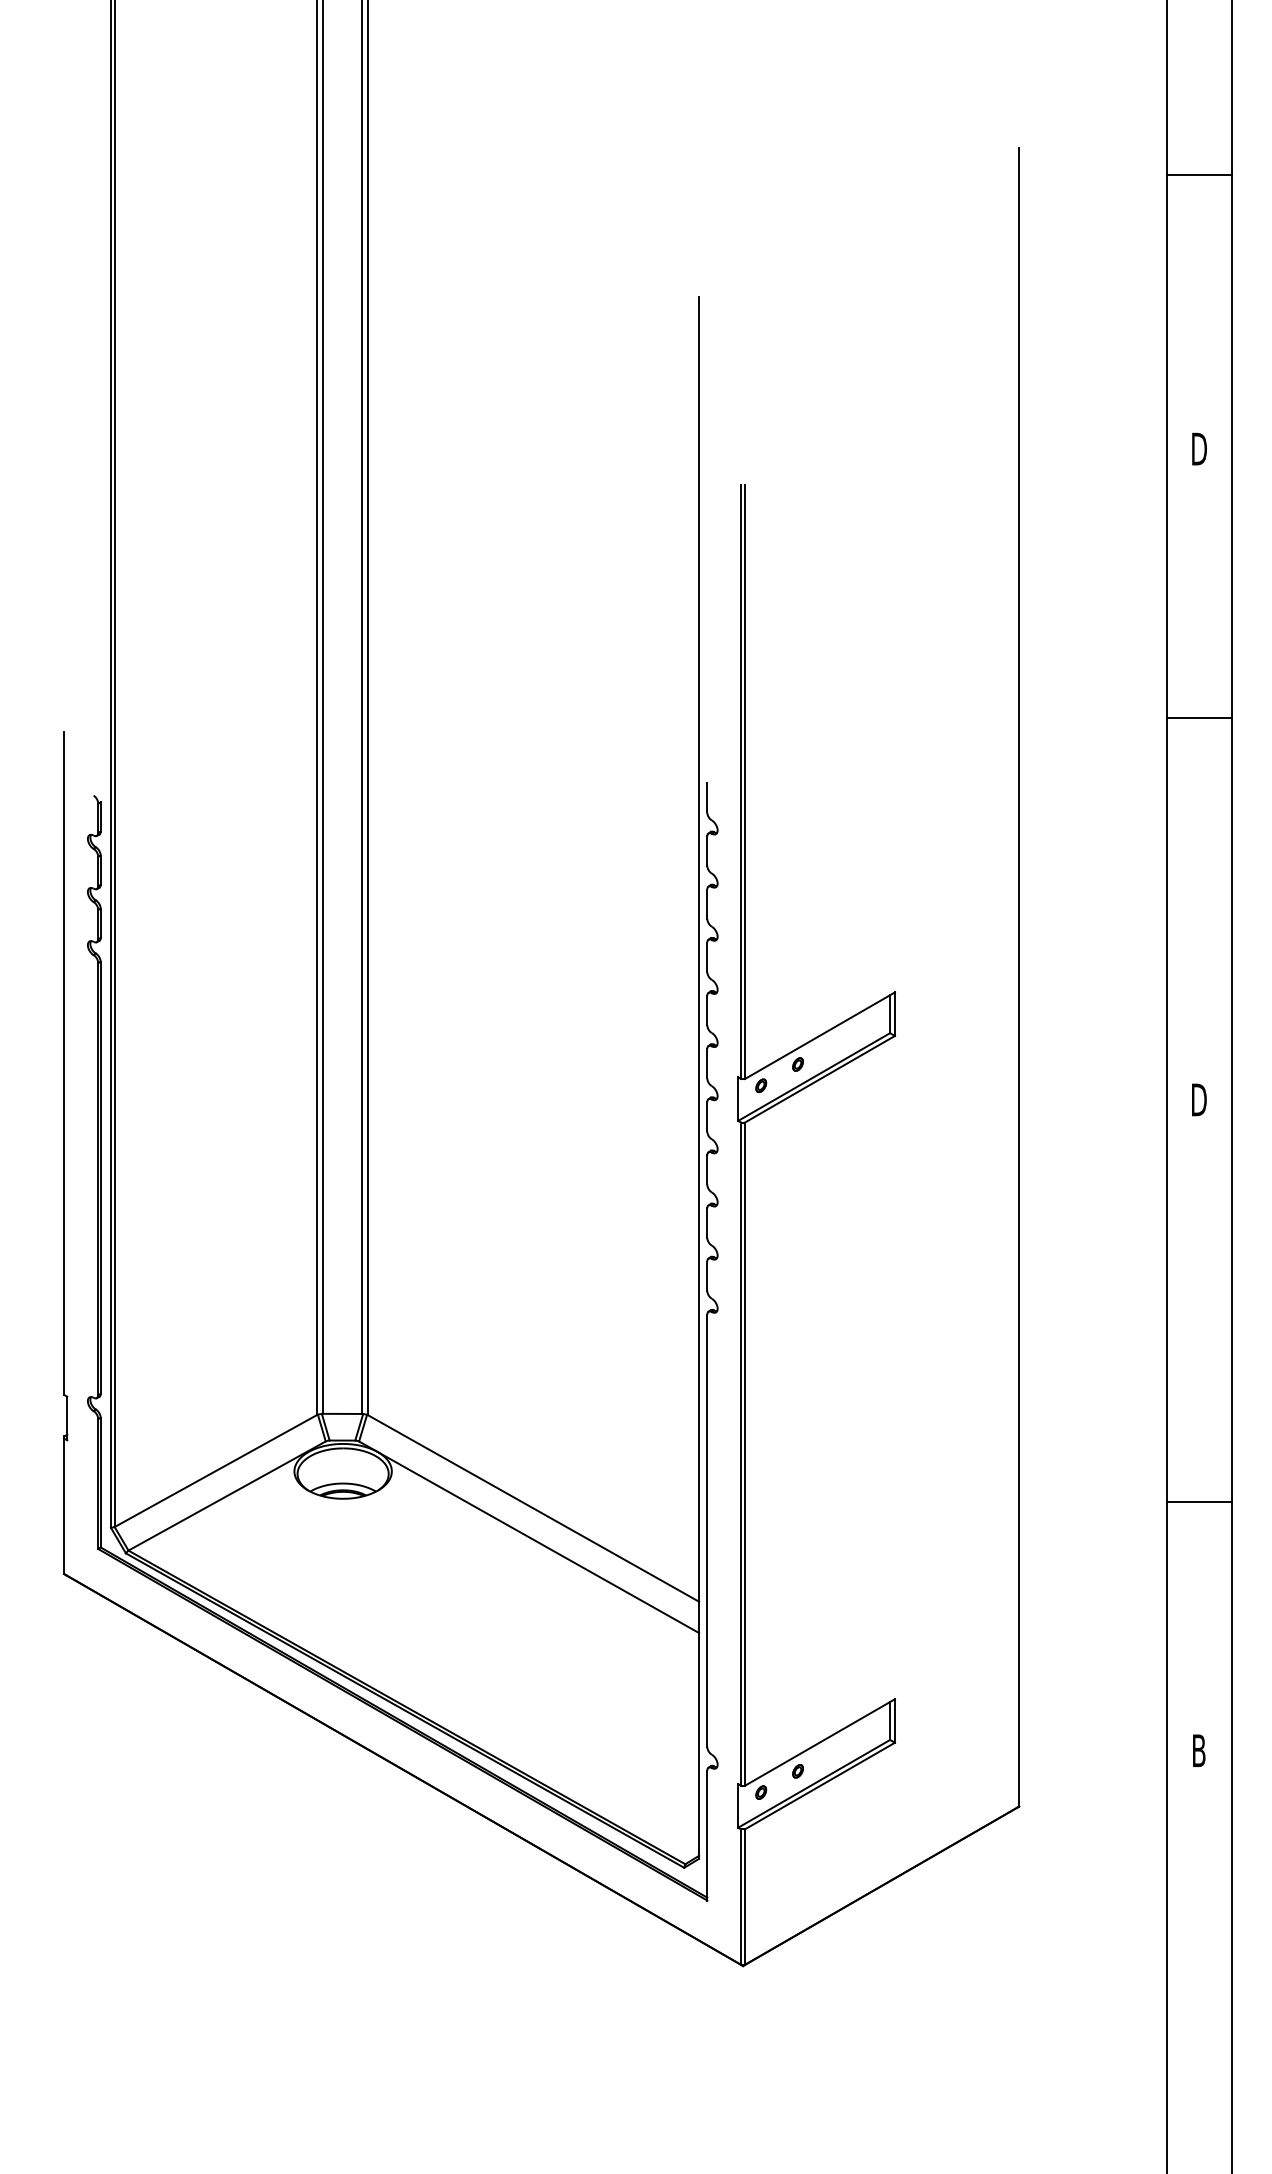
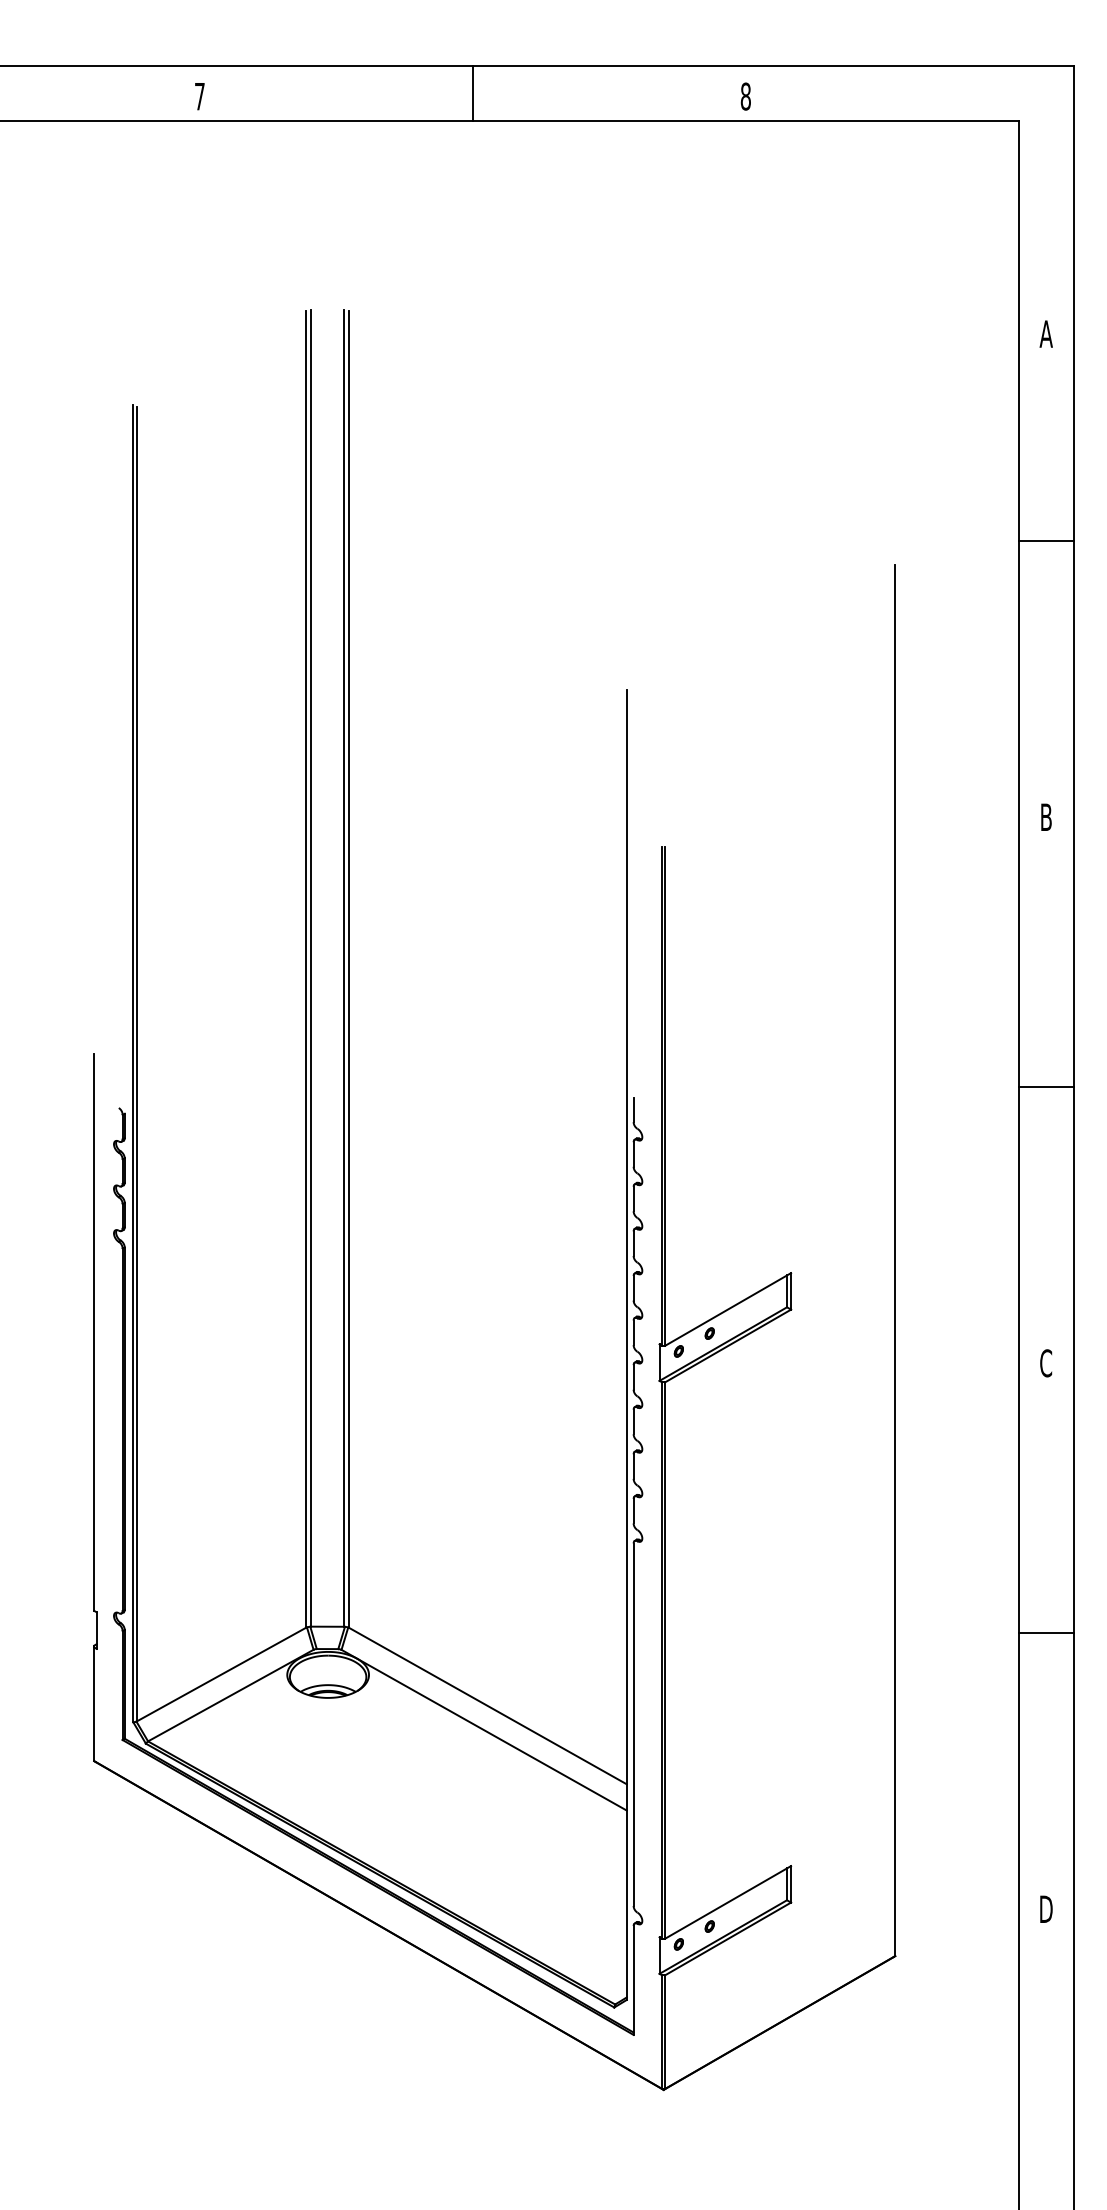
line: (1199, 175) -> (1046, 541), moved
text: (1199, 448) -> (1046, 816), D -> B
line: (1199, 718) -> (1046, 1087), moved
text: (1199, 1100) -> (1046, 1363), D -> C
line: (1199, 1501) -> (1046, 1633), moved
text: (1199, 1749) -> (1046, 1908), B -> D

